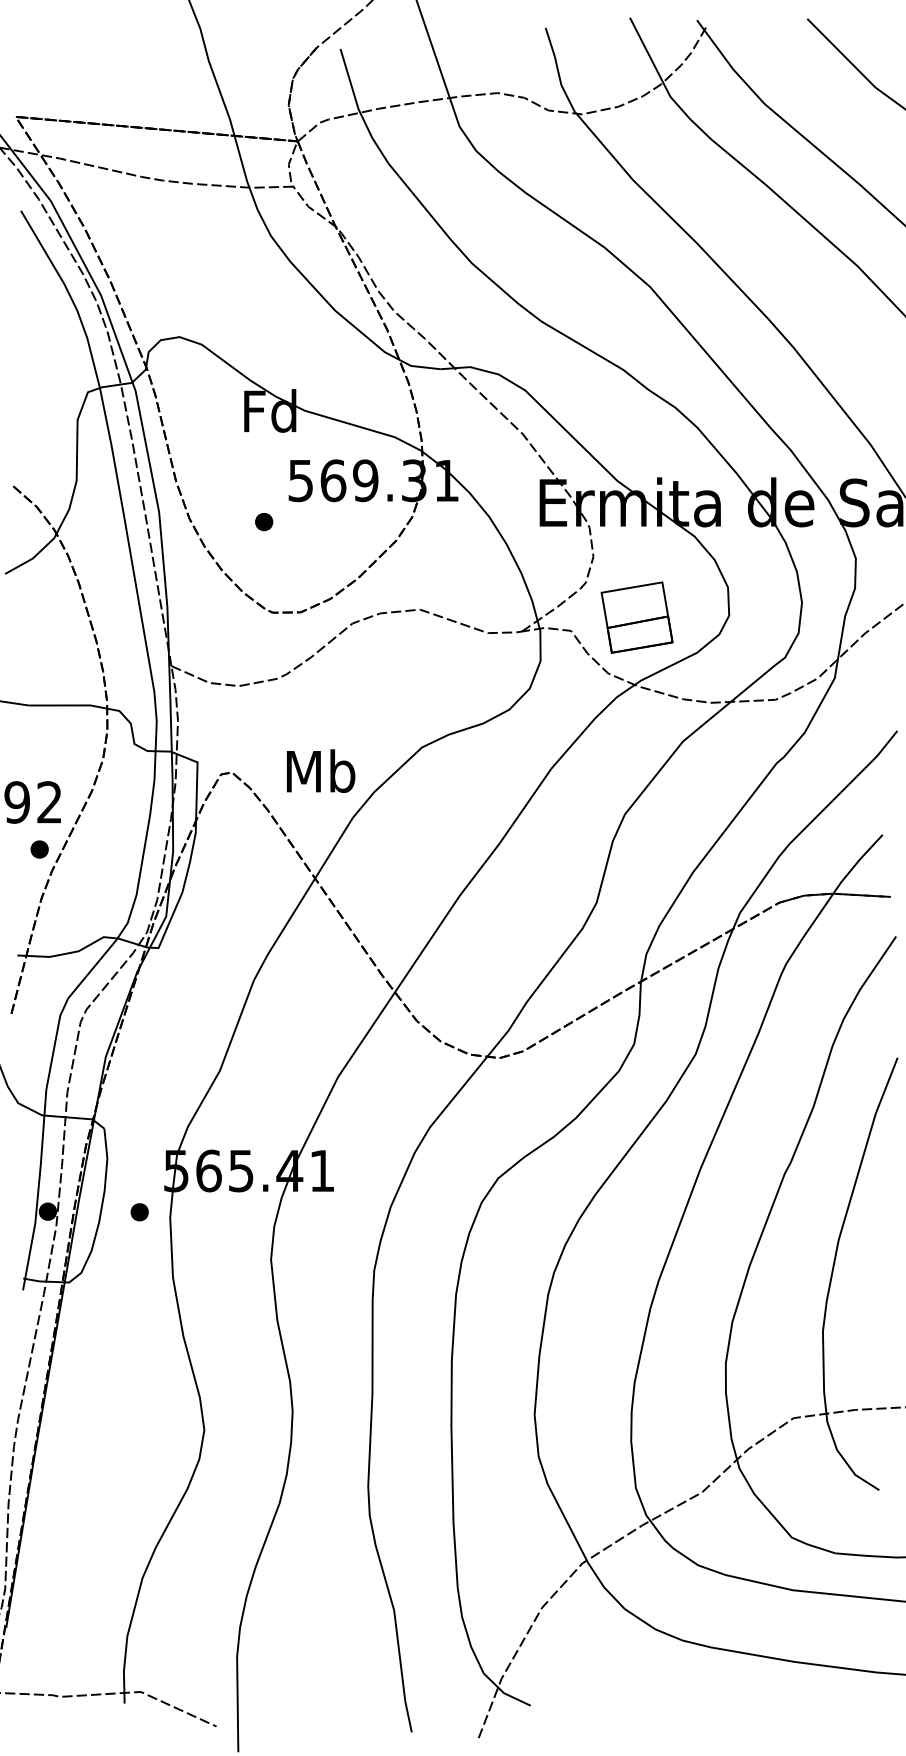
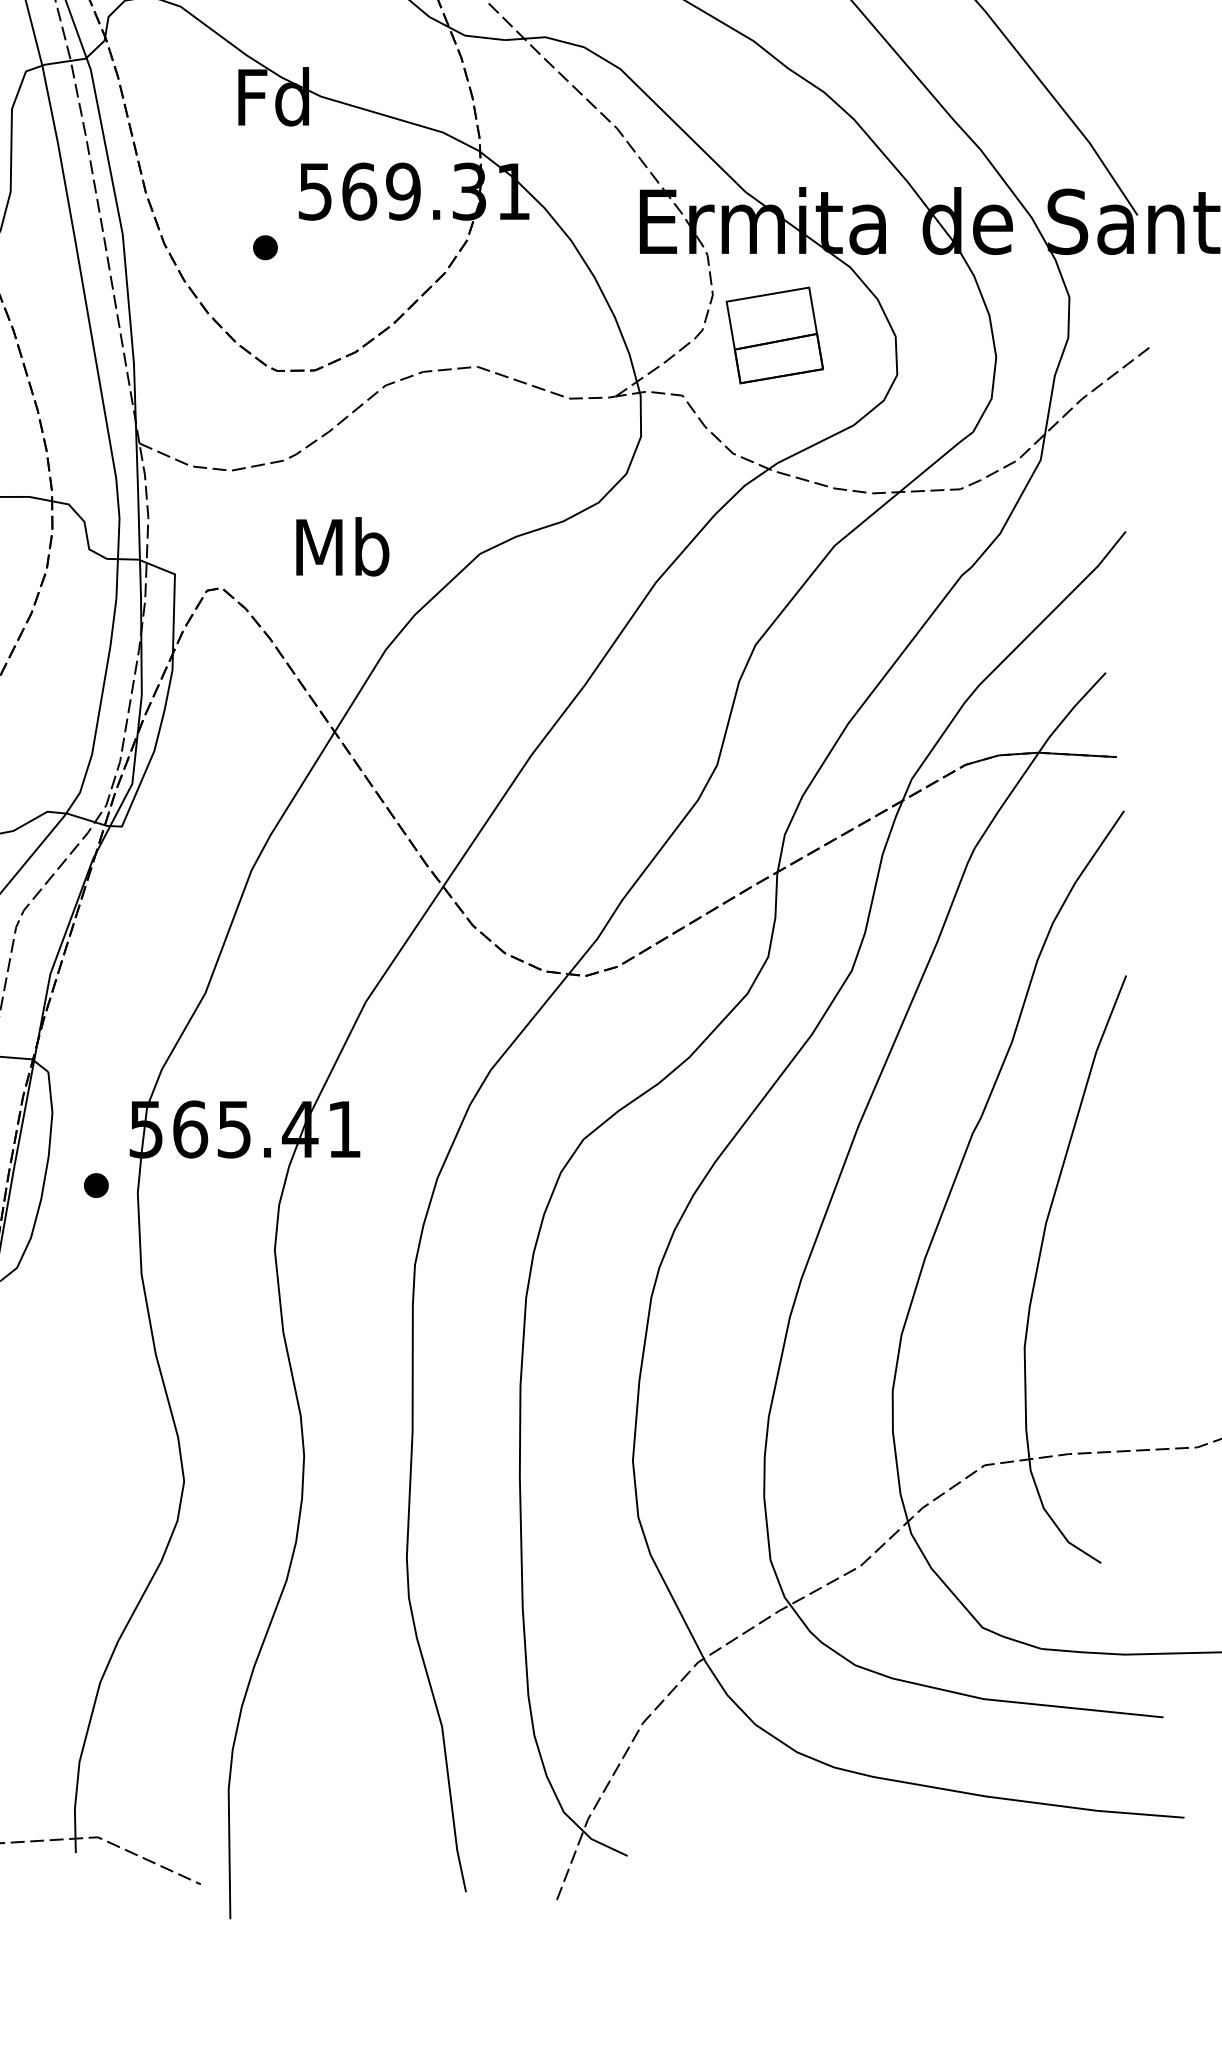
part: (636, 617) -> (774, 335), moved
text: (321, 770) -> (343, 545), moved

